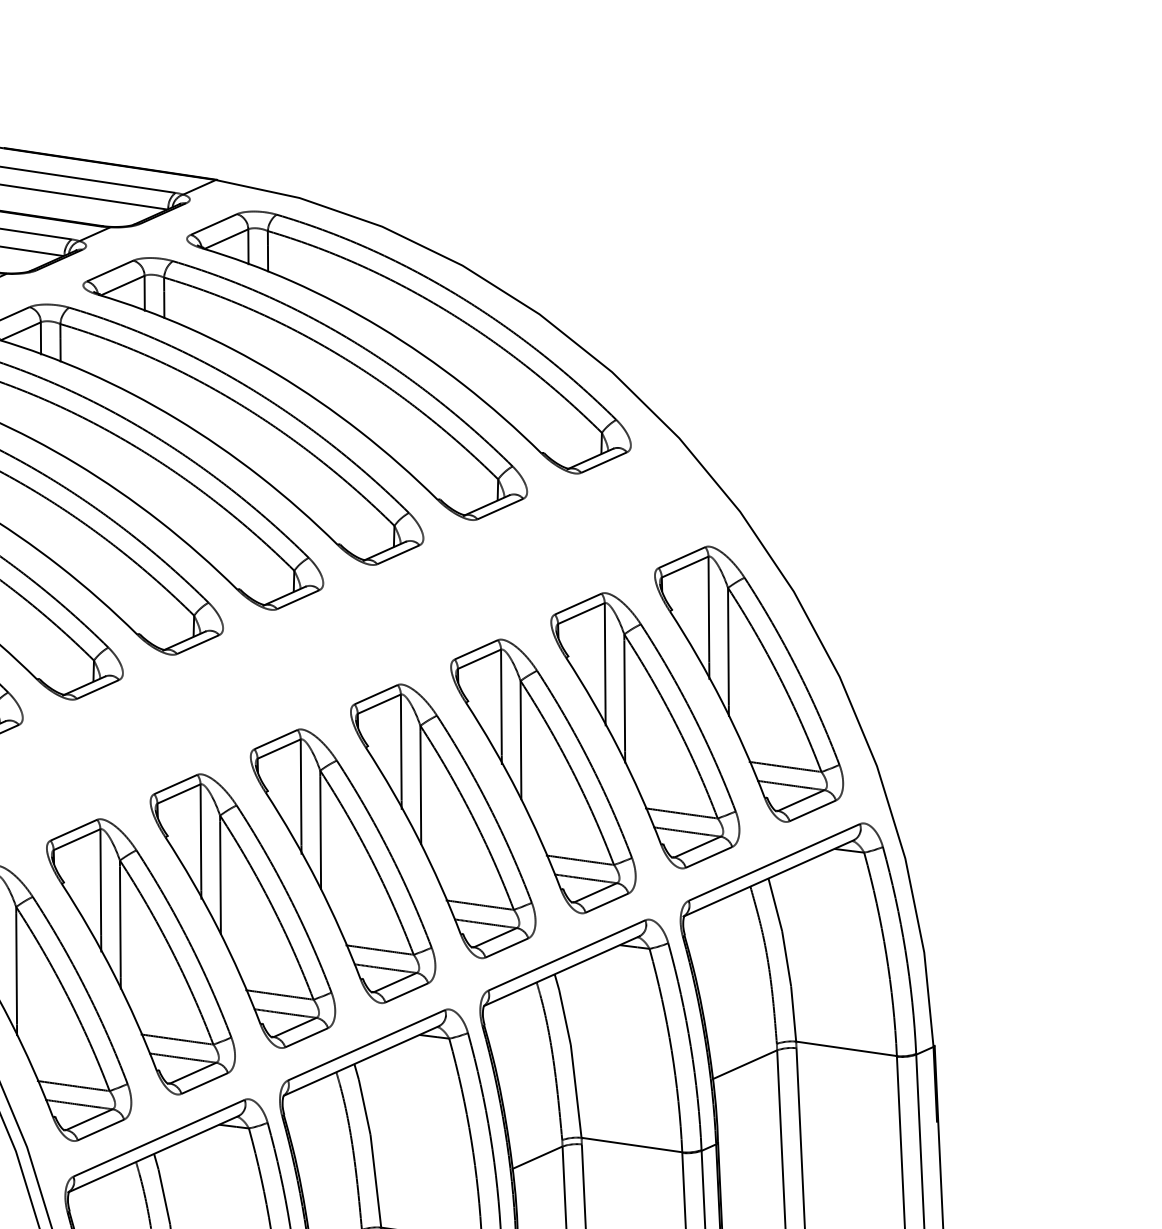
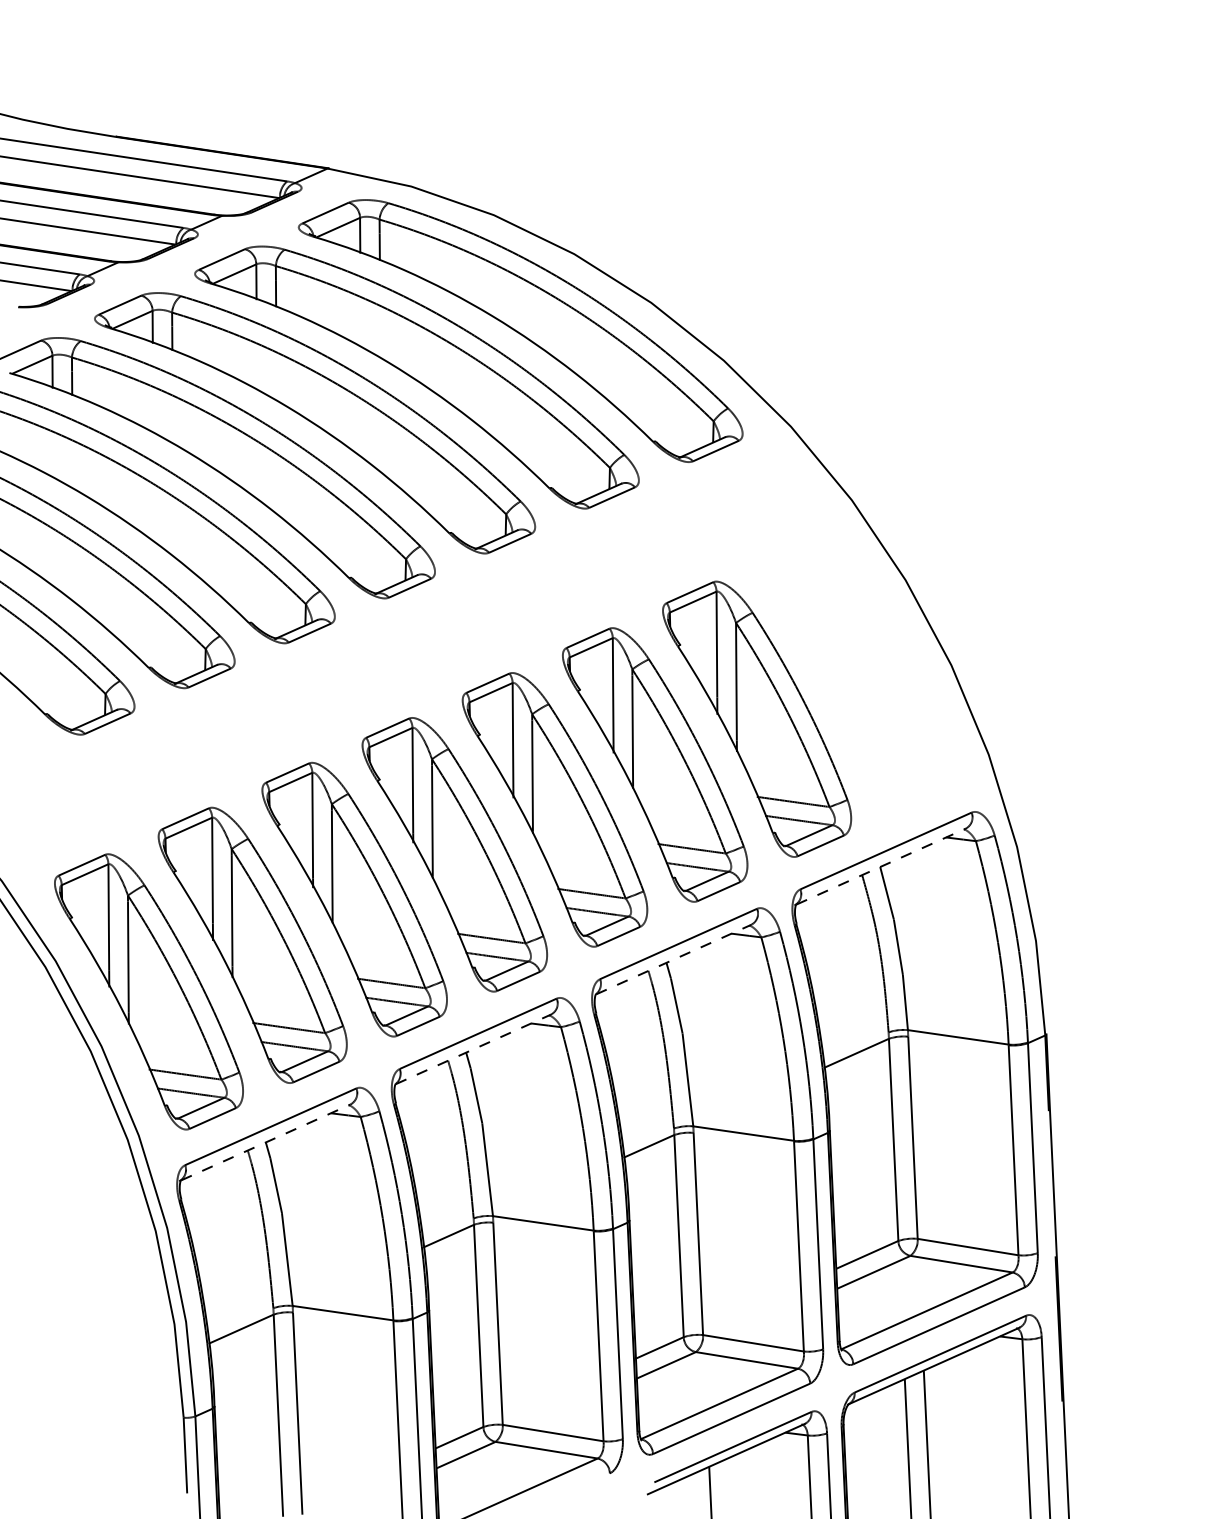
part: (748, 683) -> (860, 672), removed
line: (769, 877) -> (881, 866), solid -> dashed
line: (561, 970) -> (673, 959), solid -> dashed
line: (361, 1060) -> (473, 1049), solid -> dashed
line: (153, 1153) -> (265, 1142), solid -> dashed

